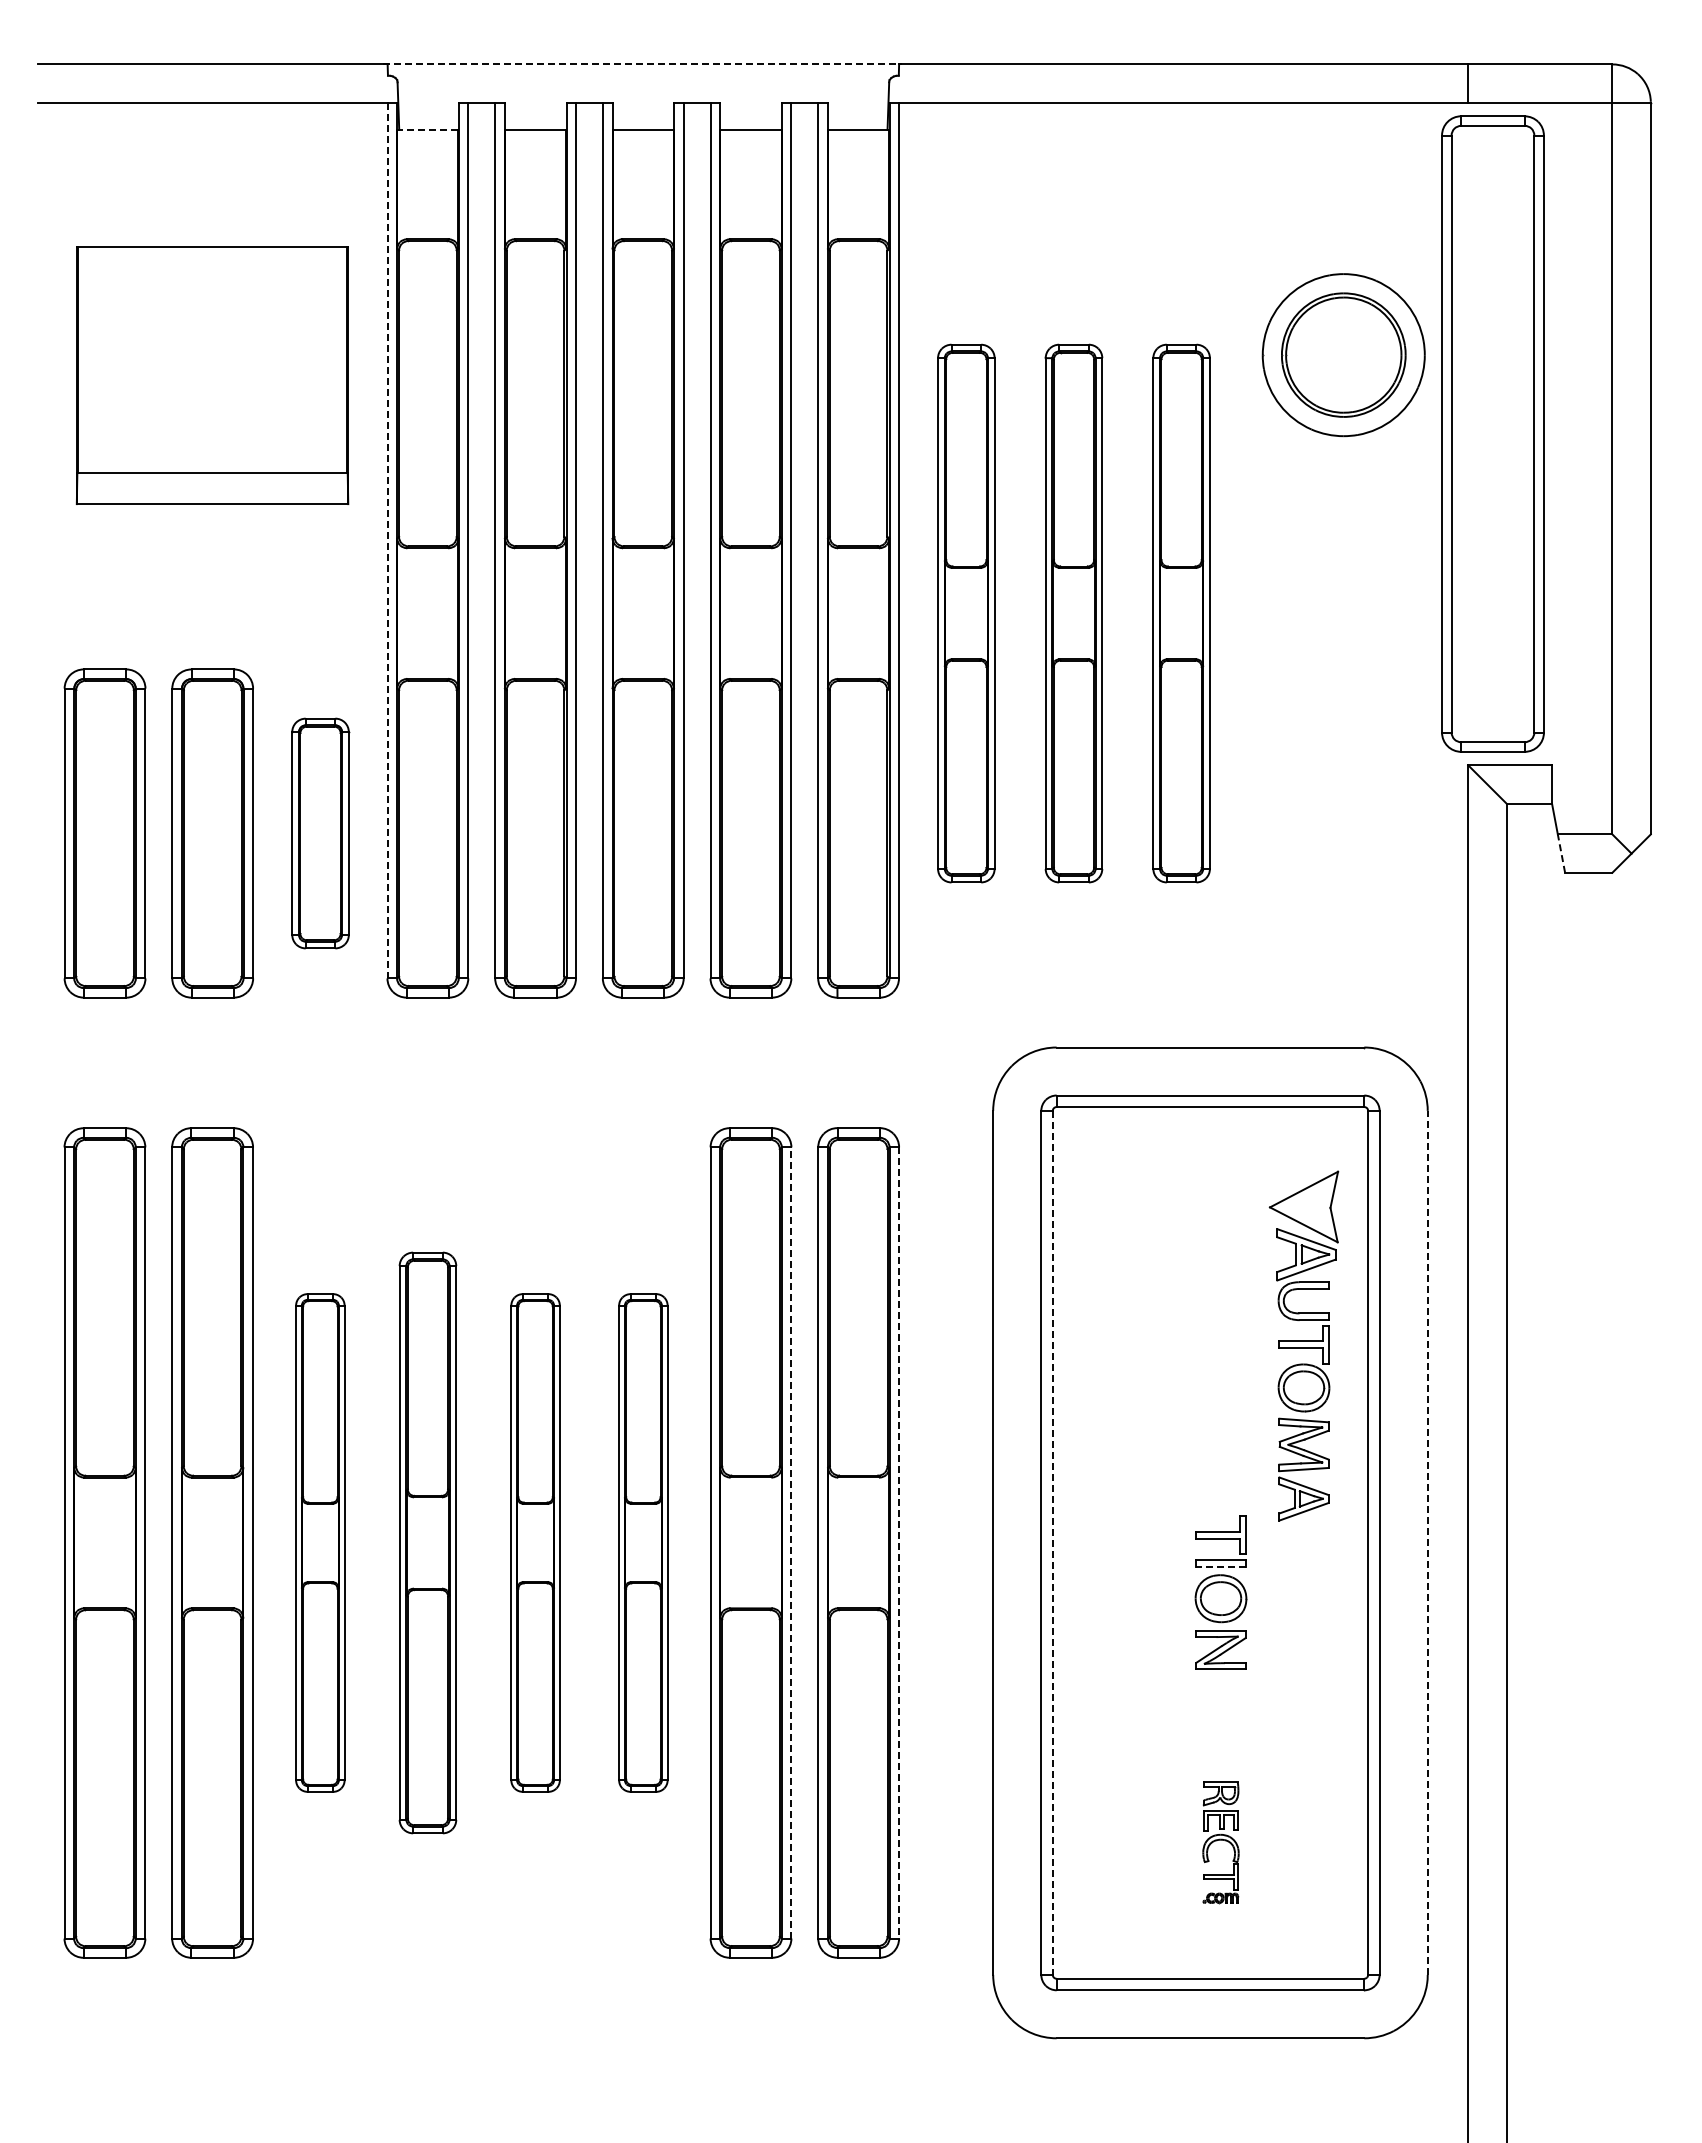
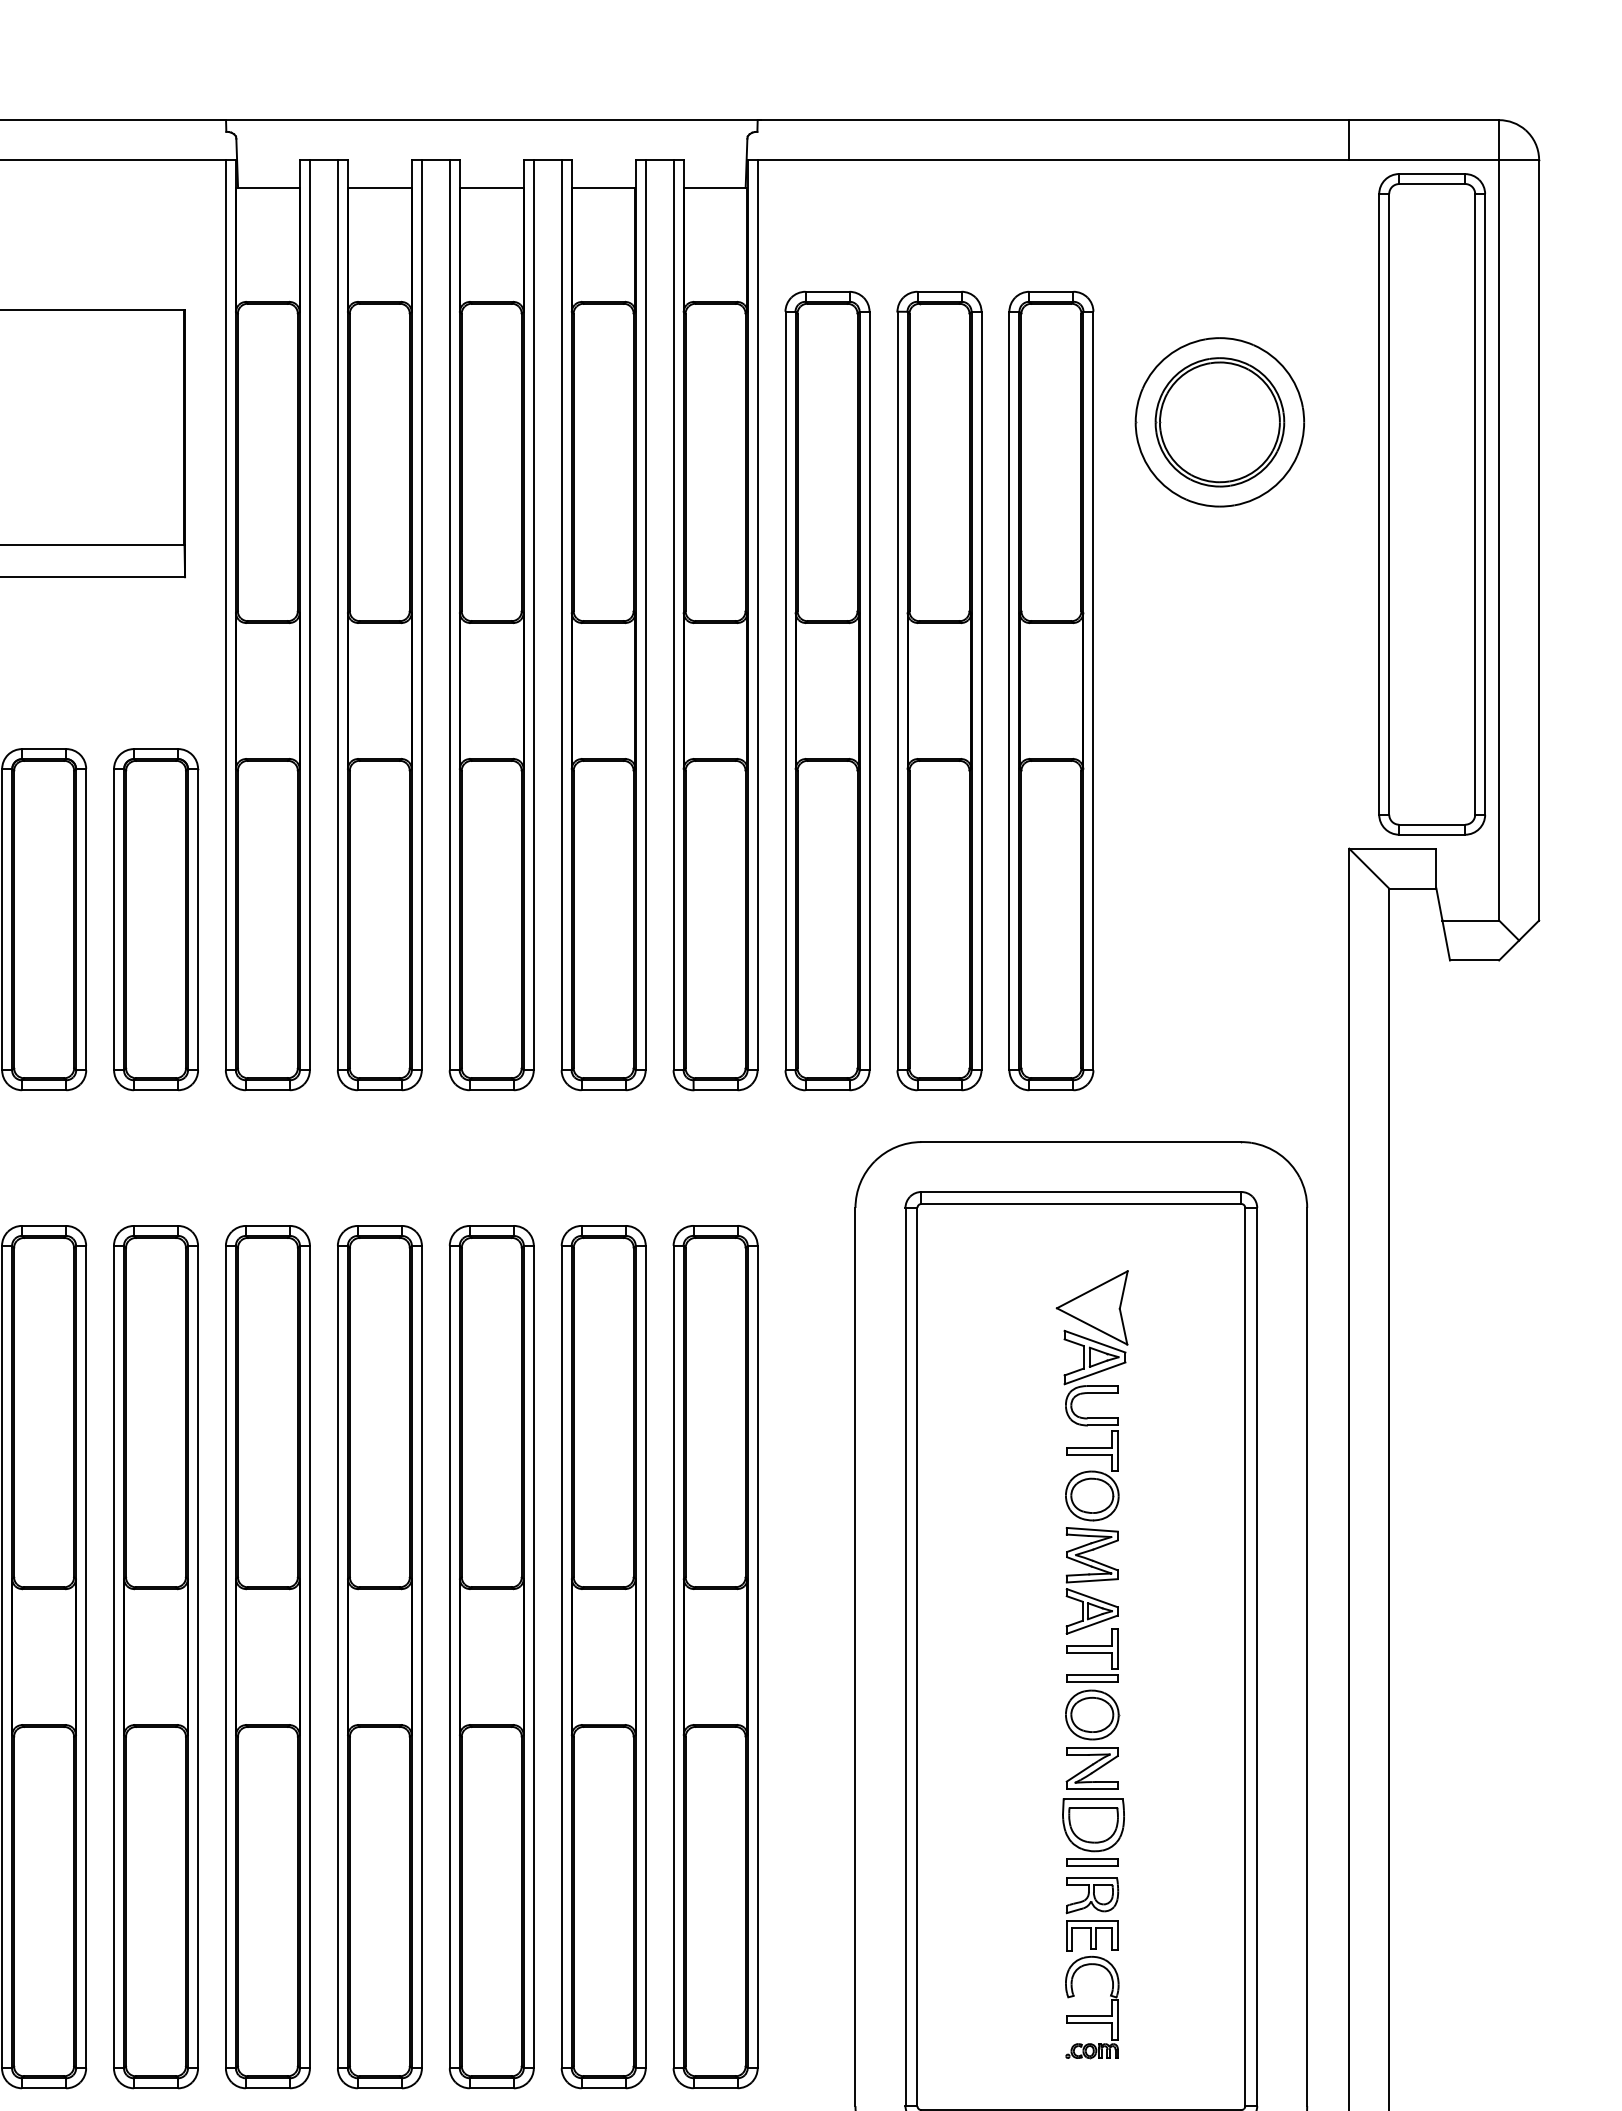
line: (643, 64) -> (491, 120), dashed -> solid
line: (427, 129) -> (267, 187), dashed -> solid
part: (1492, 433) -> (1431, 503), moved
line: (387, 540) -> (225, 615), dashed -> solid
part: (966, 613) -> (827, 690), size x1.43
part: (1073, 613) -> (938, 690), size x1.43
part: (1181, 613) -> (1051, 690), size x1.43
part: (320, 833) -> (156, 919), size x1.43
line: (1561, 853) -> (1446, 940), dashed -> solid
part: (1303, 1345) -> (1091, 1451), moved
part: (320, 1542) -> (156, 1656), size x1.67
part: (427, 1542) -> (267, 1656), size x1.43
part: (535, 1542) -> (379, 1656), size x1.67
part: (643, 1542) -> (491, 1656), size x1.67
line: (791, 1542) -> (645, 1656), dashed -> solid
line: (899, 1542) -> (758, 1656), dashed -> solid
line: (1427, 1542) -> (1306, 1656), dashed -> solid
line: (1052, 1543) -> (917, 1657), dashed -> solid
line: (1221, 1566) -> (1092, 1681), dashed -> solid
part: (1221, 1711) -> (1092, 1832), added
part: (1220, 1842) -> (1091, 1968), size x1.43

